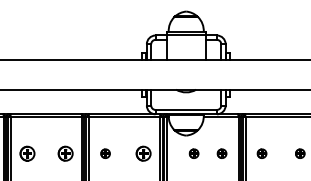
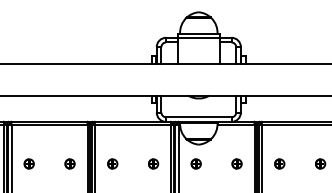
part: (26, 153) -> (28, 163), size x0.62
part: (65, 153) -> (69, 163), size x0.62
part: (143, 153) -> (153, 163), size x0.62
part: (193, 153) -> (195, 163), moved

